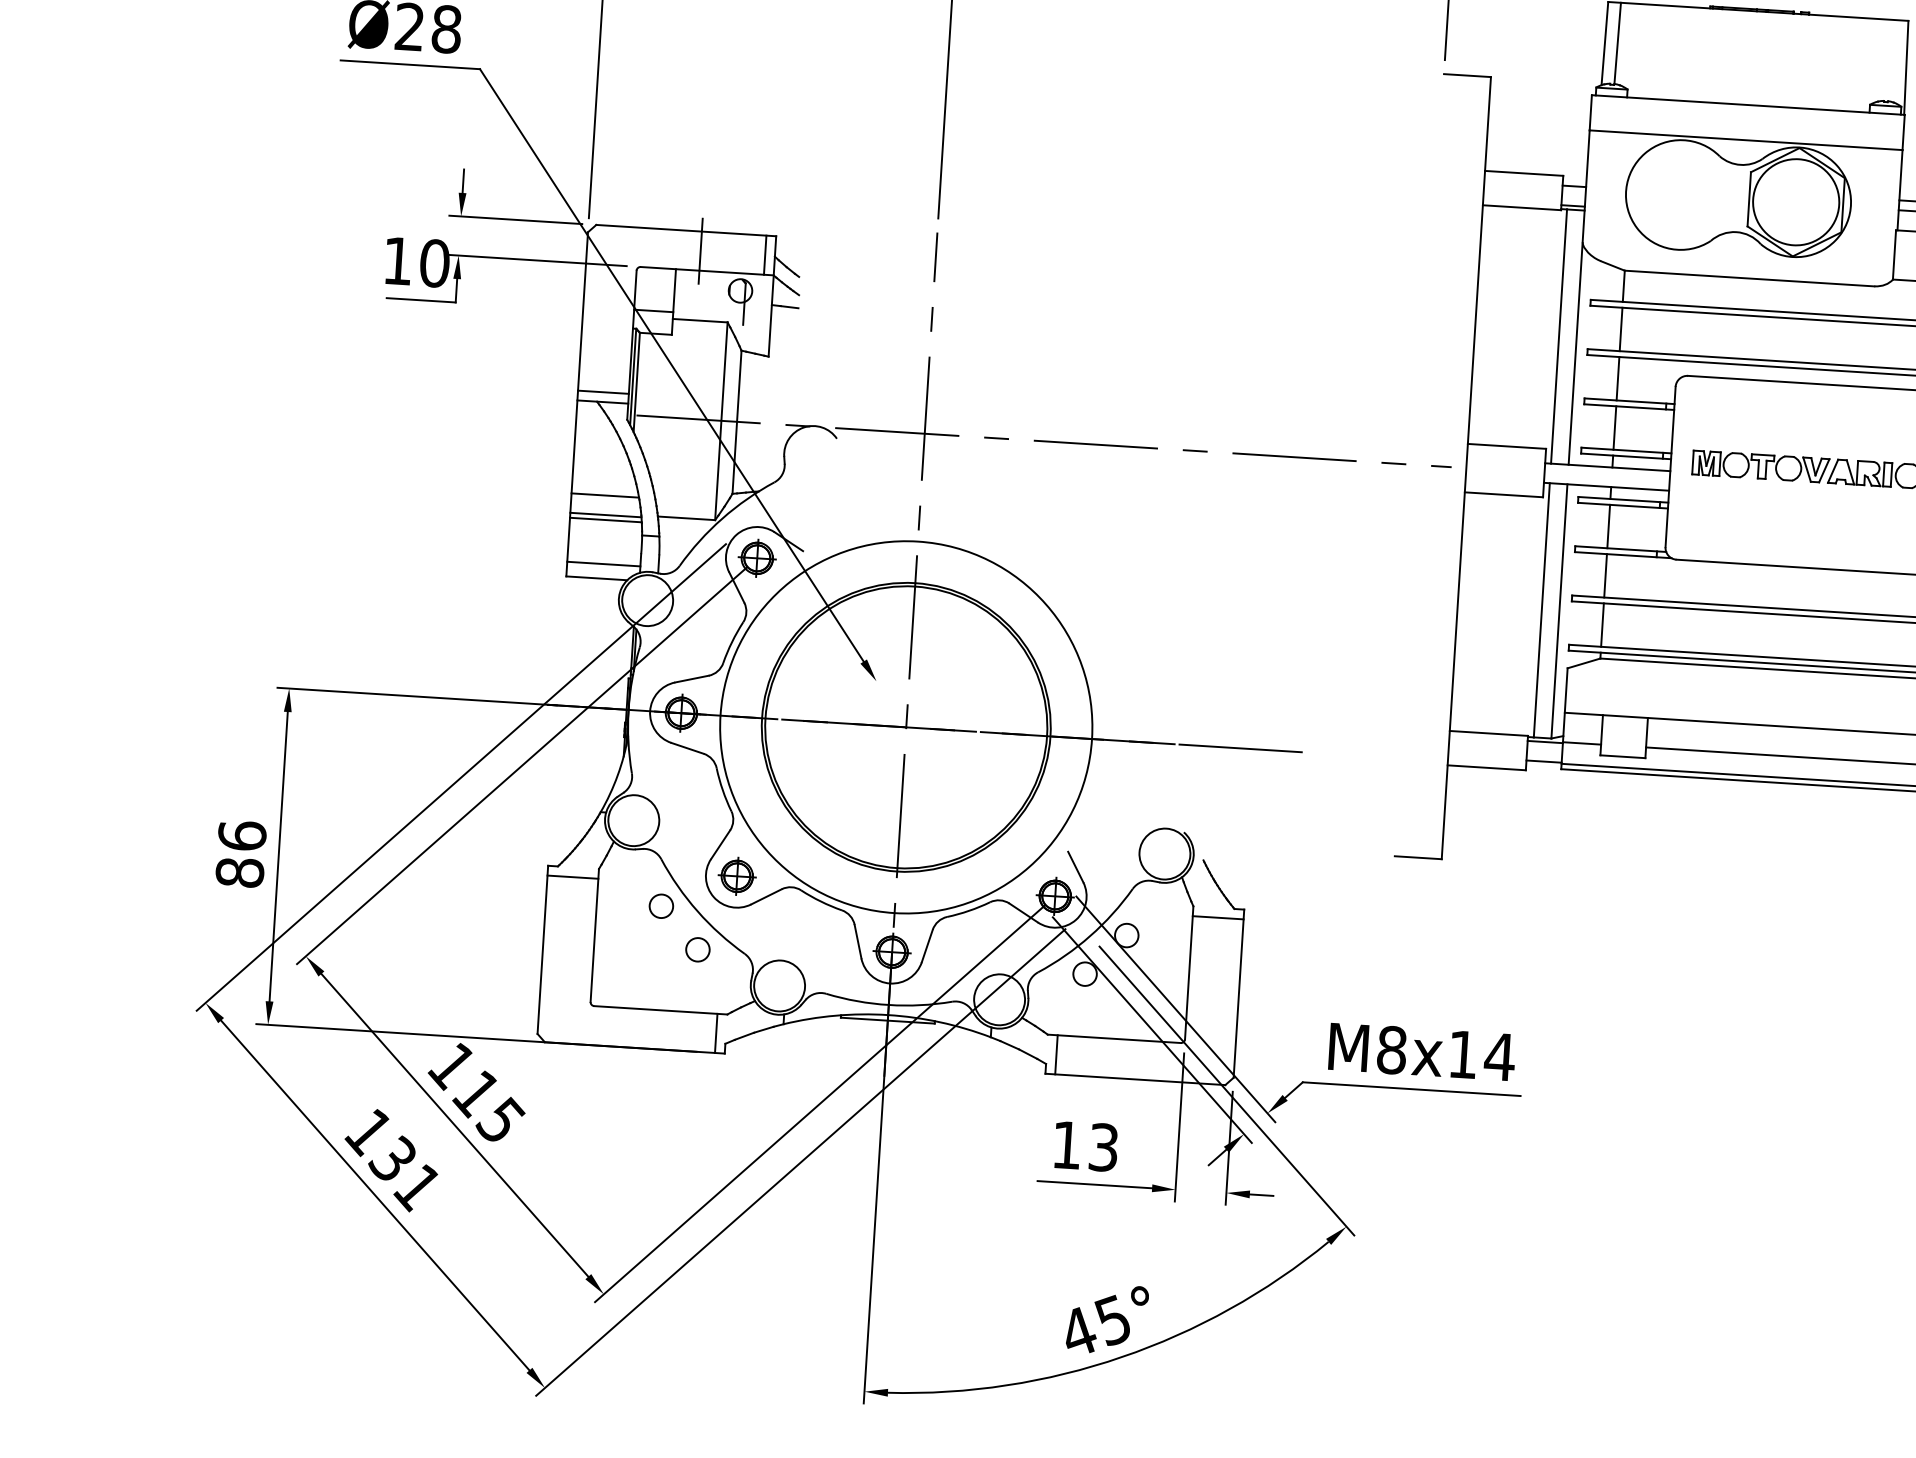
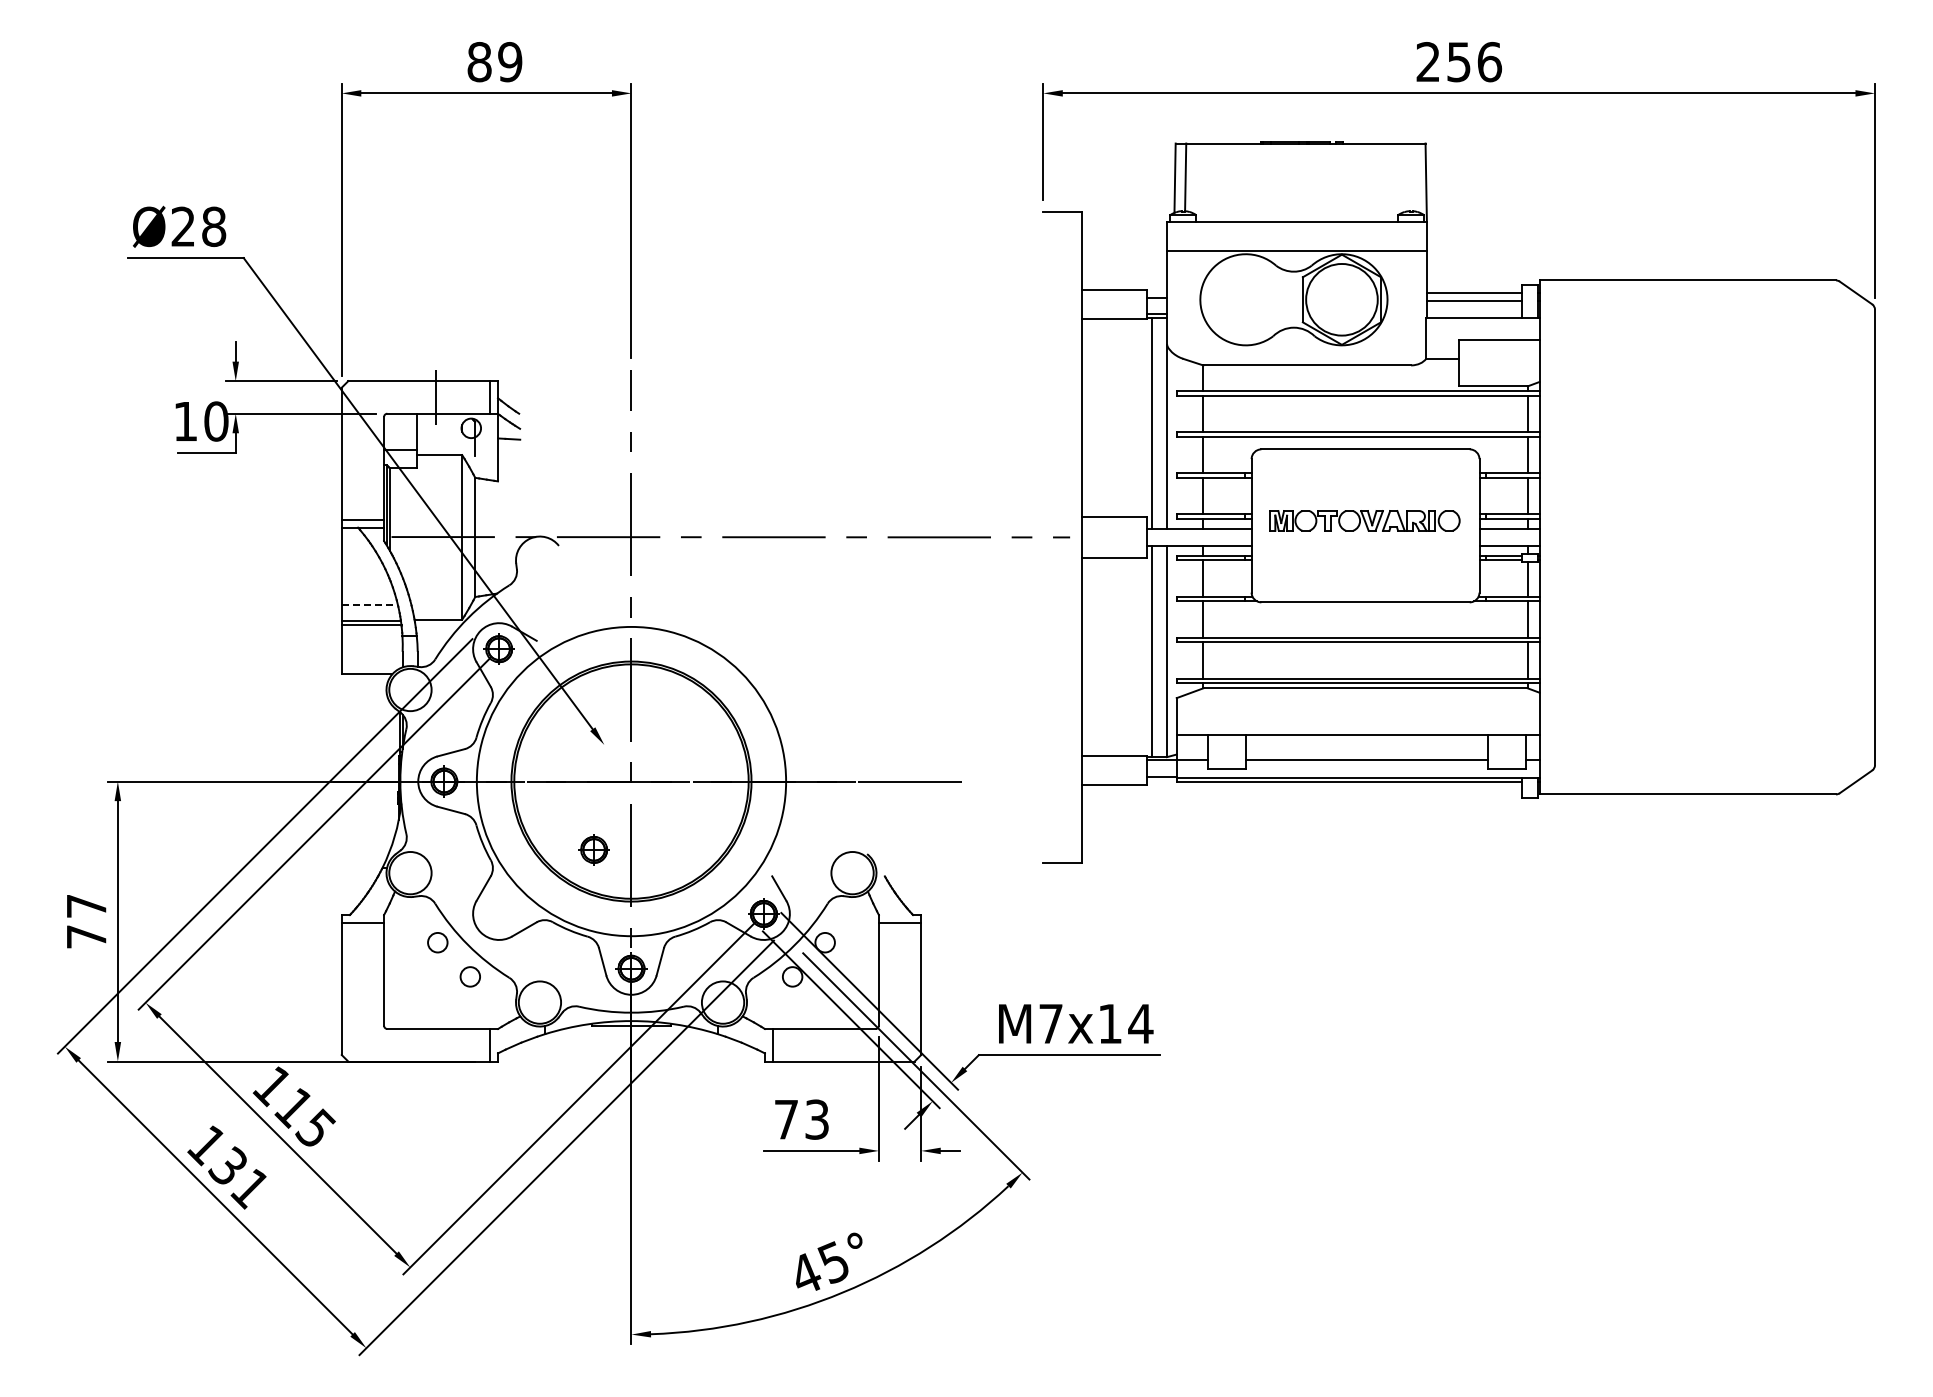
line: (606, 496) -> (370, 605), solid -> dashed
line: (603, 563) -> (371, 661), removed
text: (240, 854) -> (86, 921), 86 -> 77
part: (736, 875) -> (593, 849), moved
text: (1392, 1049) -> (1051, 1023), M8x14 -> M7x14
text: (1066, 1145) -> (786, 1119), 13 -> 73

